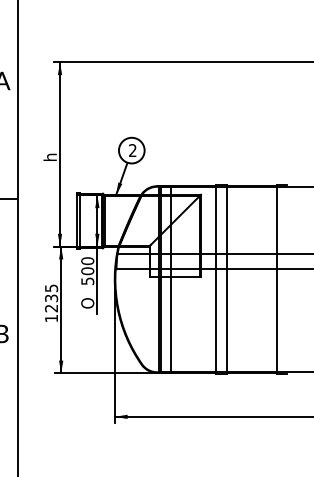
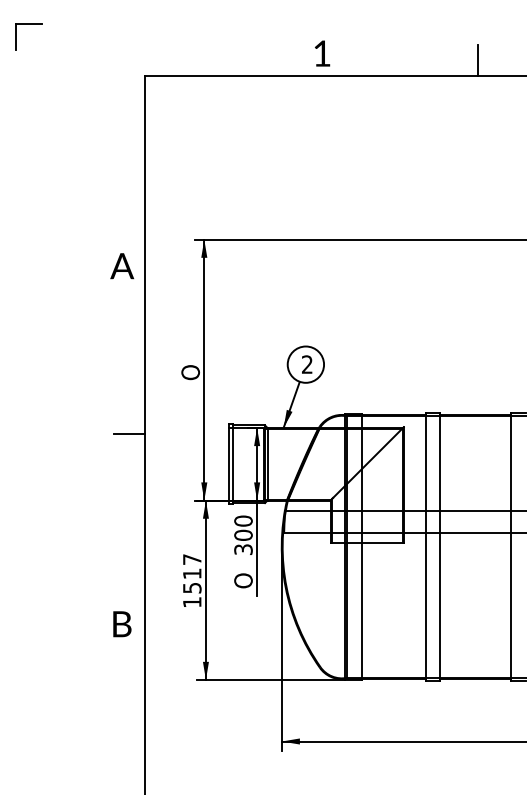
text: (50, 156) -> (190, 372), h -> O
text: (87, 281) -> (243, 549), 500 -> 300
text: (51, 298) -> (192, 573), 1235 -> 1517

